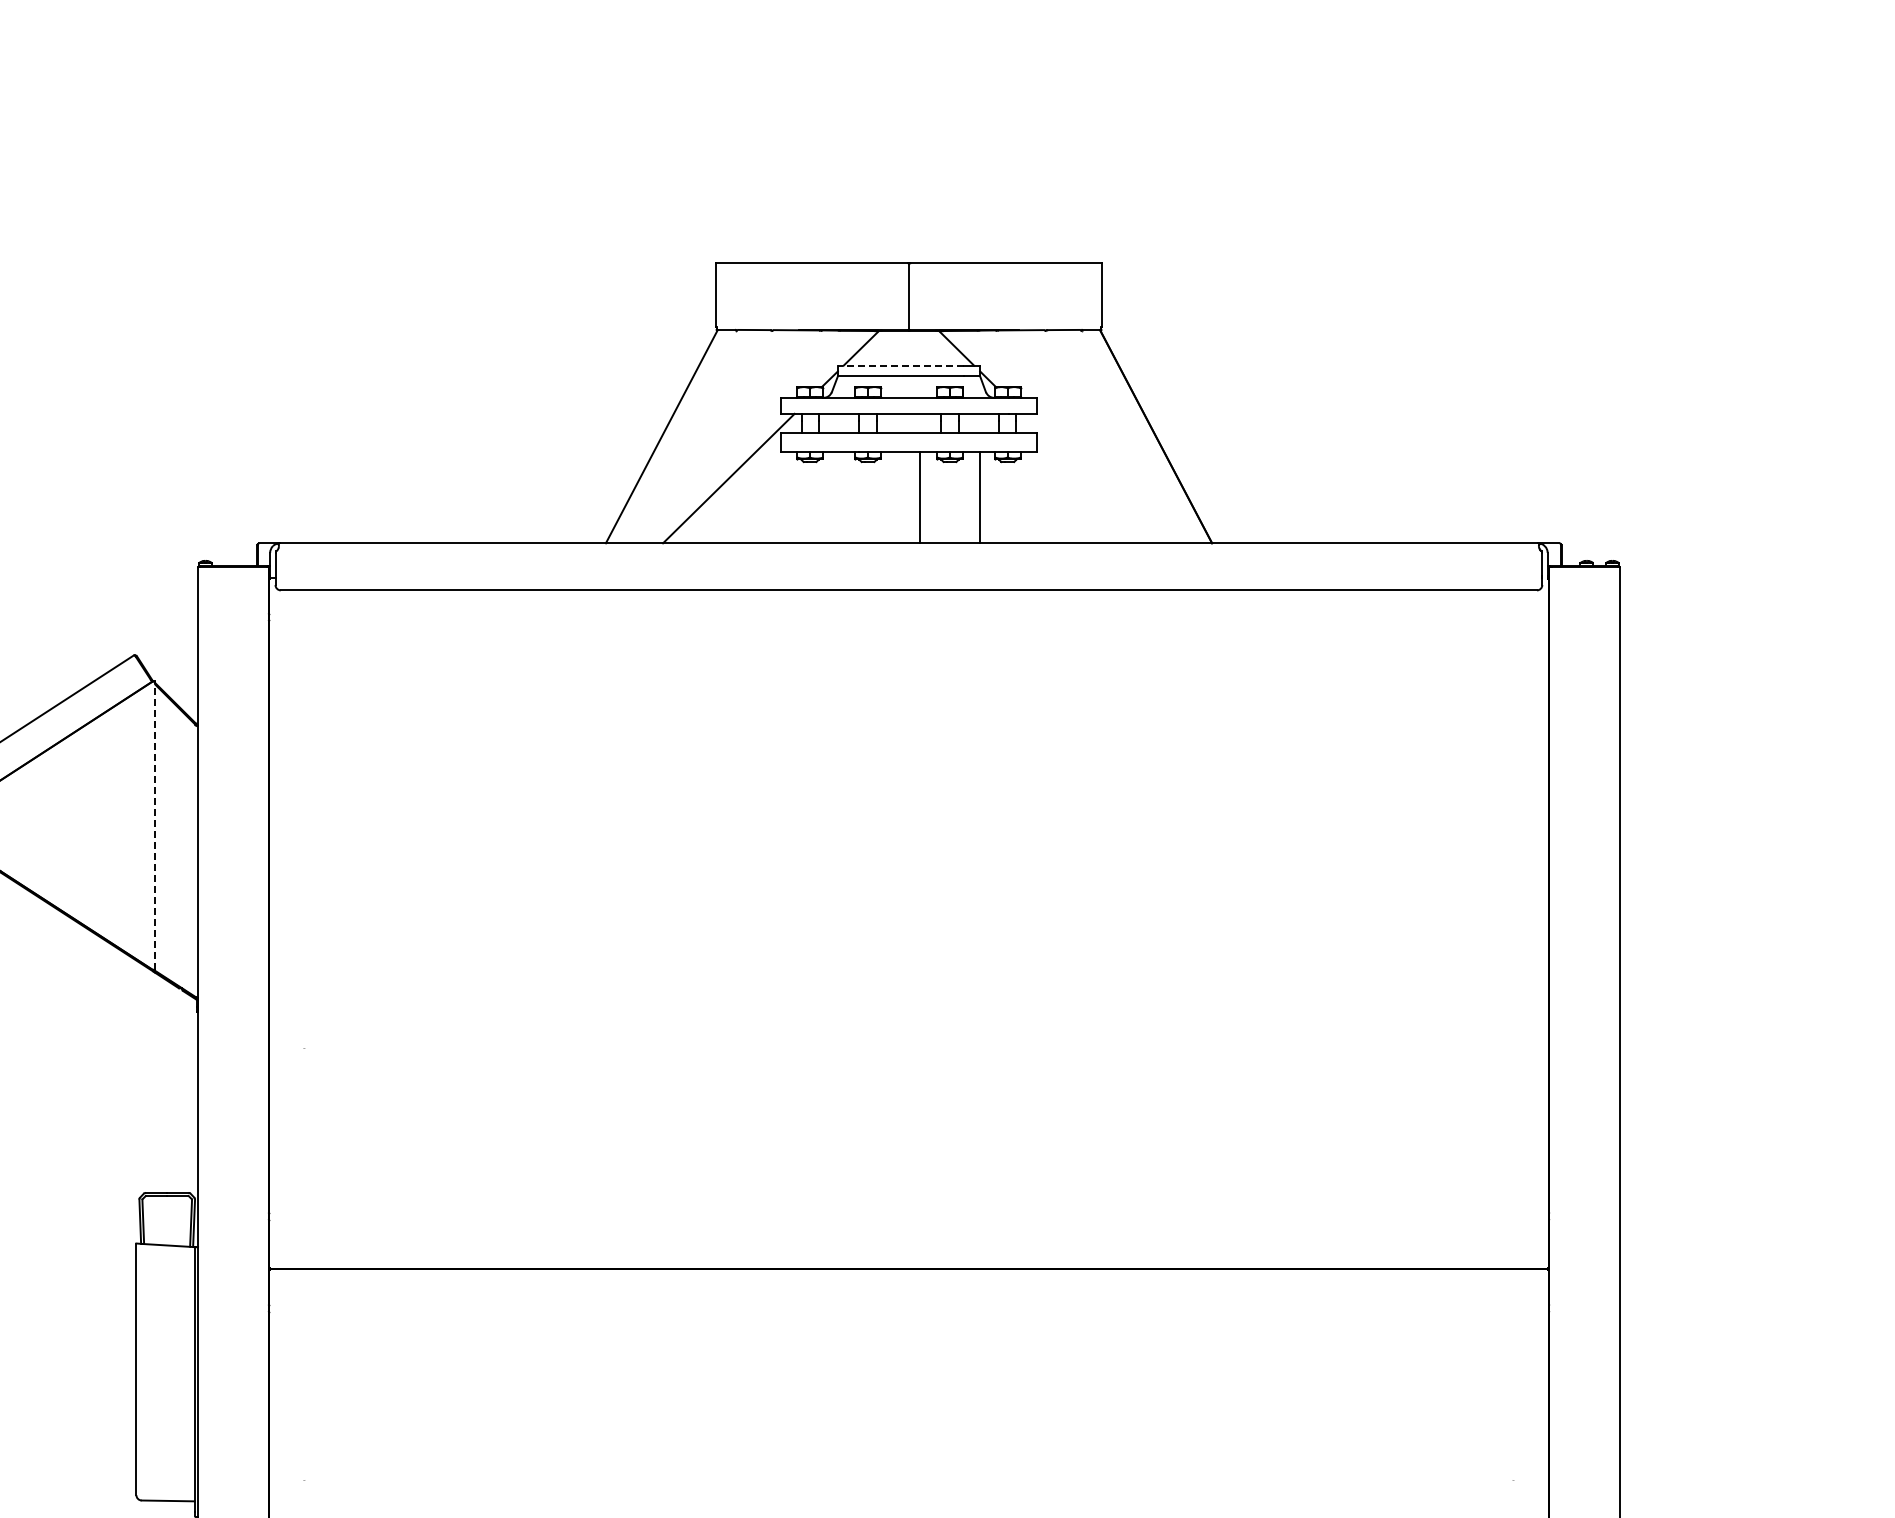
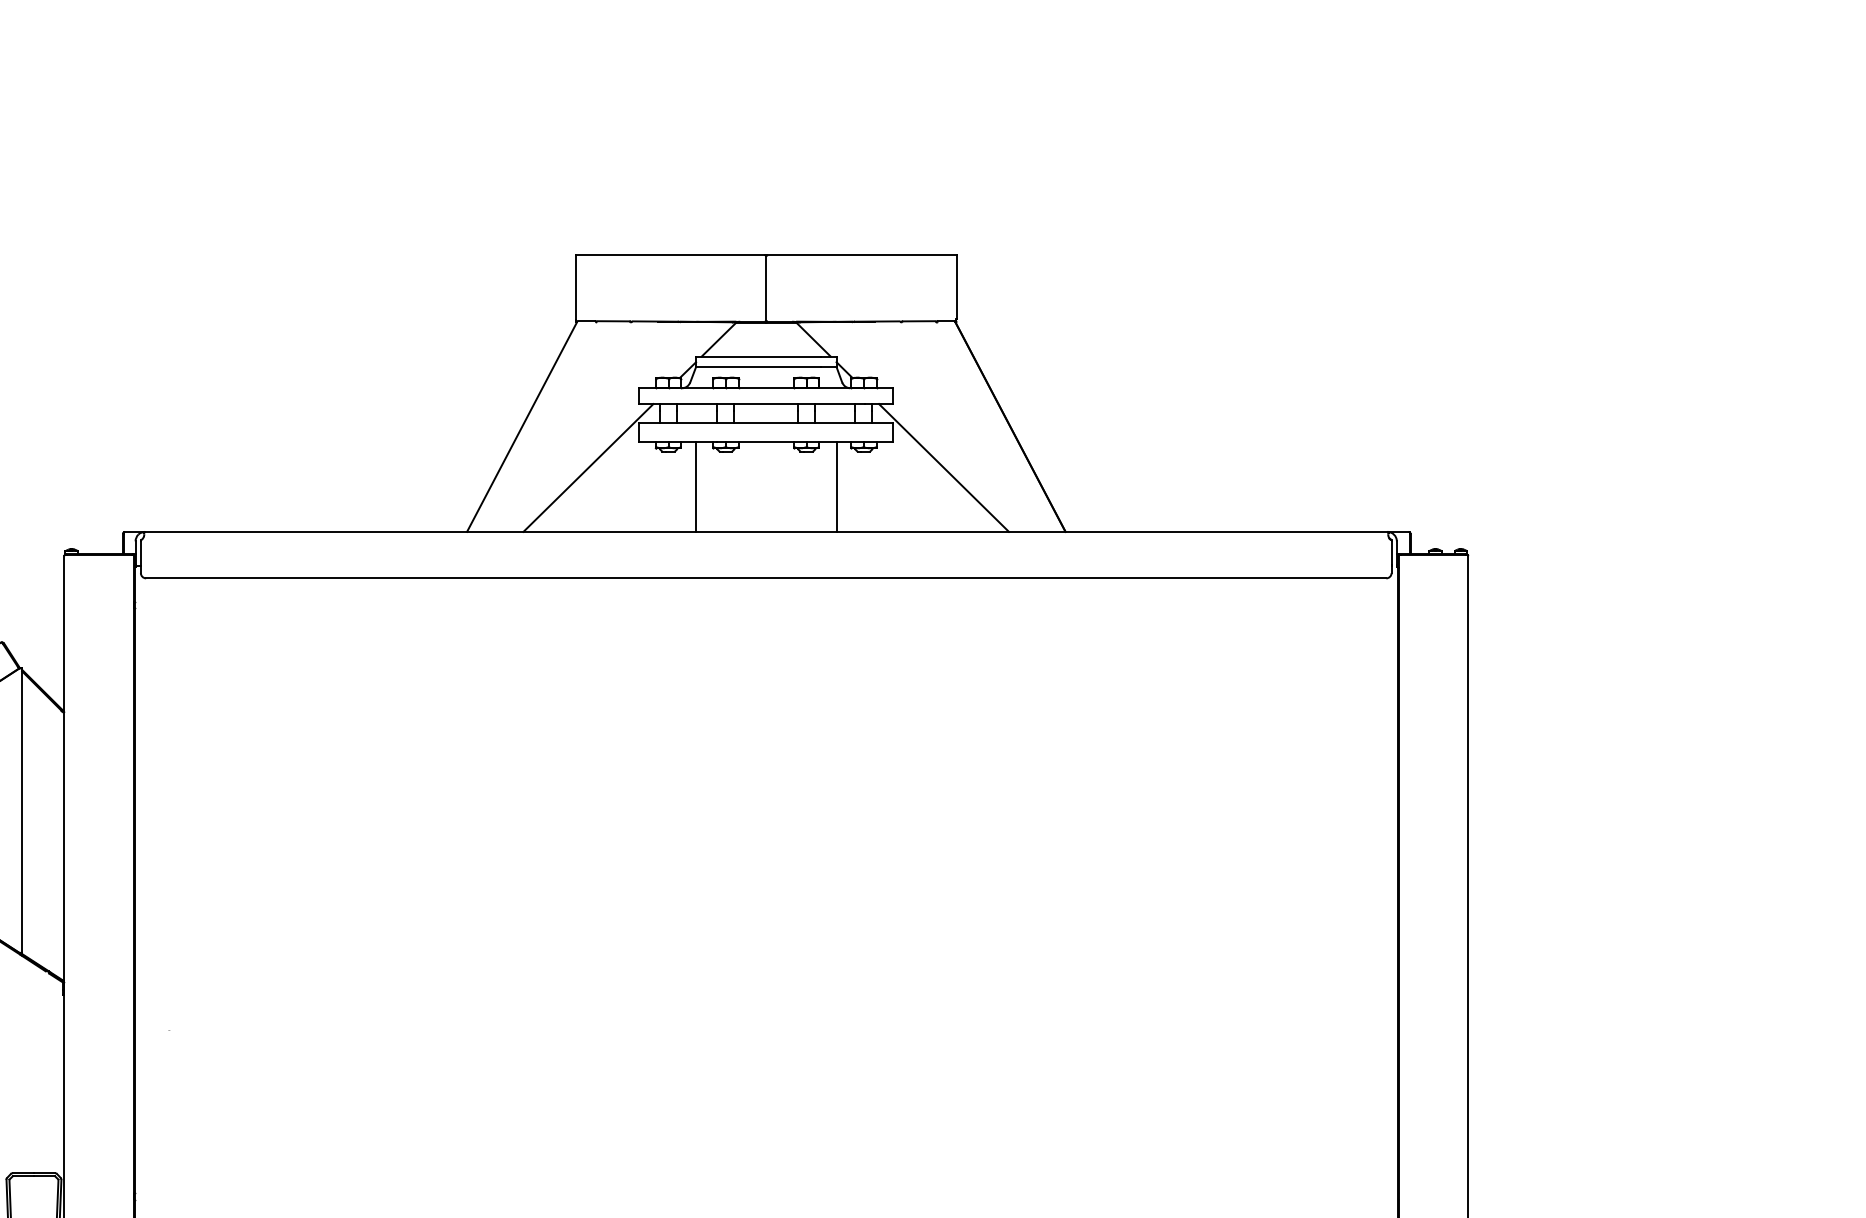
line: (900, 365) -> (757, 356), dashed -> solid
line: (1088, 478) -> (943, 467), added
line: (919, 497) -> (695, 486), moved
line: (155, 825) -> (22, 810), dashed -> solid

